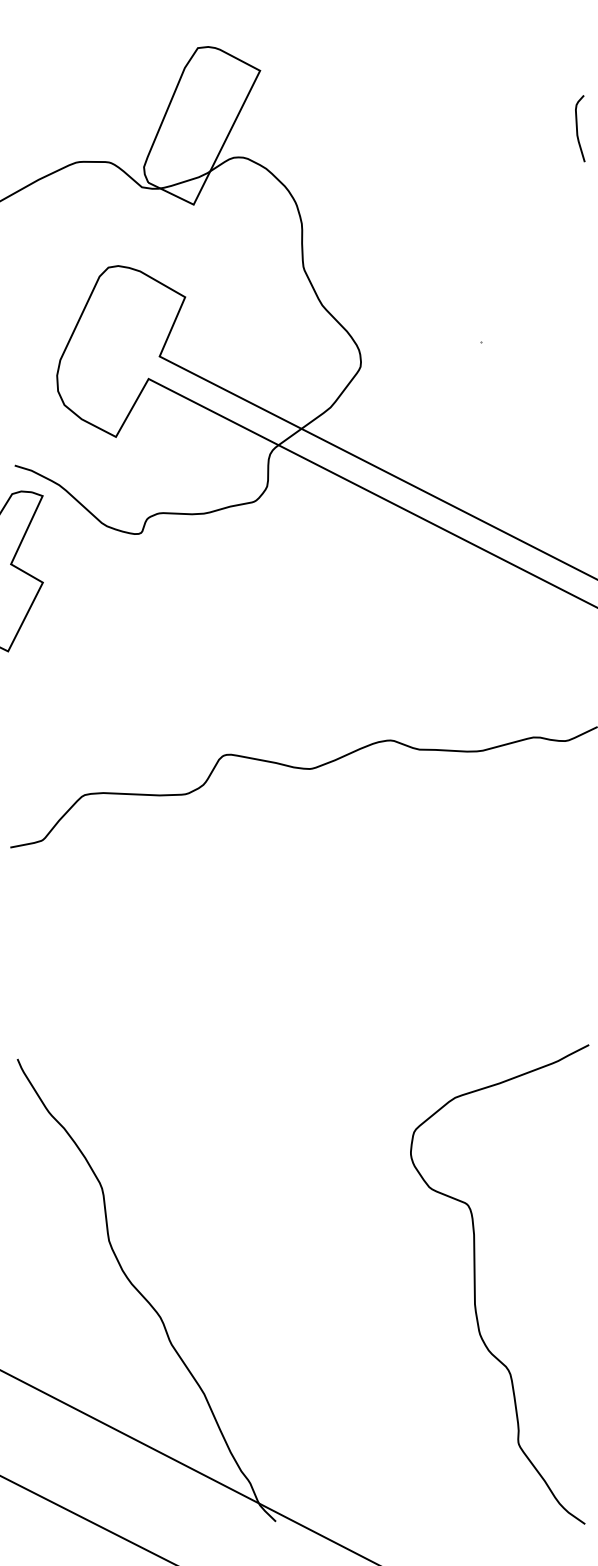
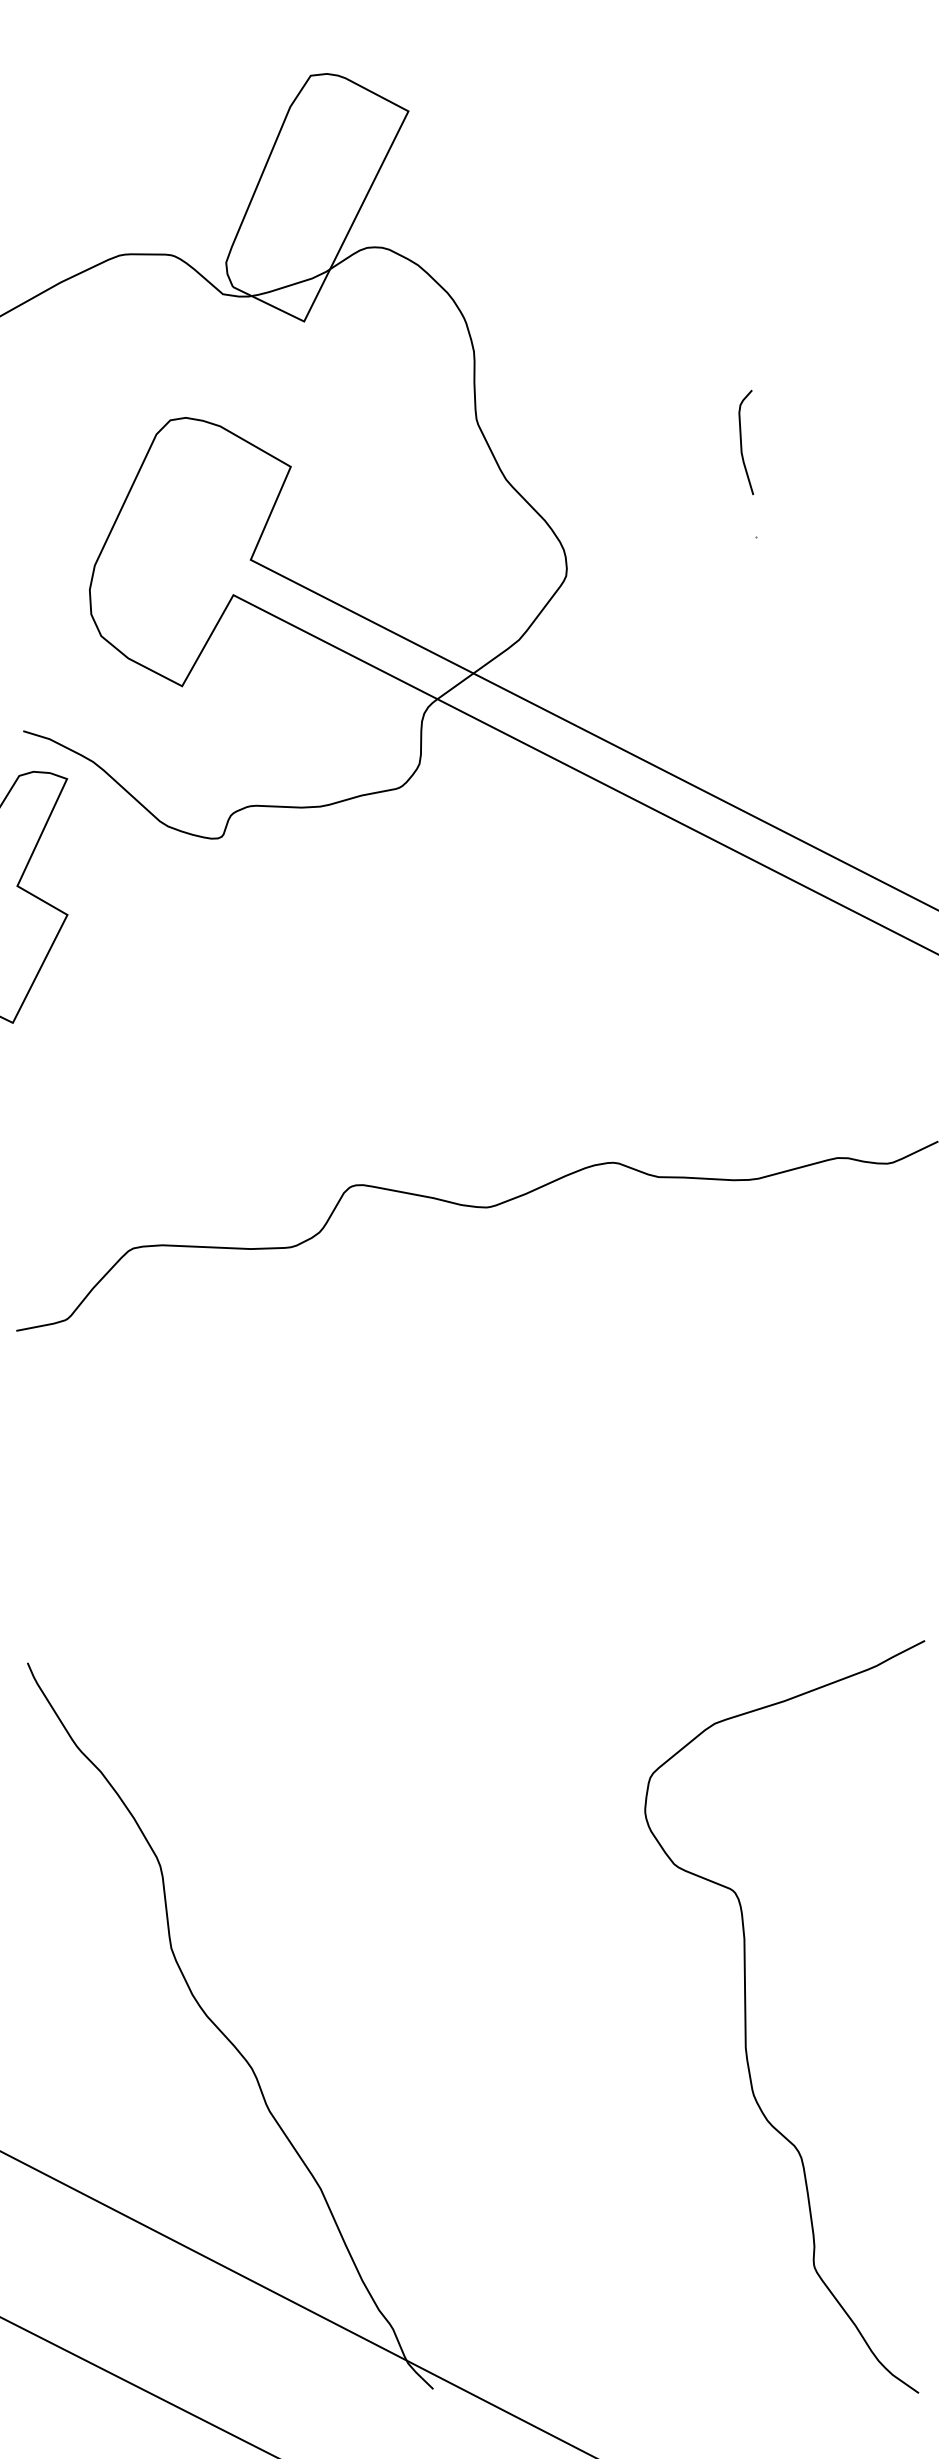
curve: (577, 128) -> (741, 442), moved

